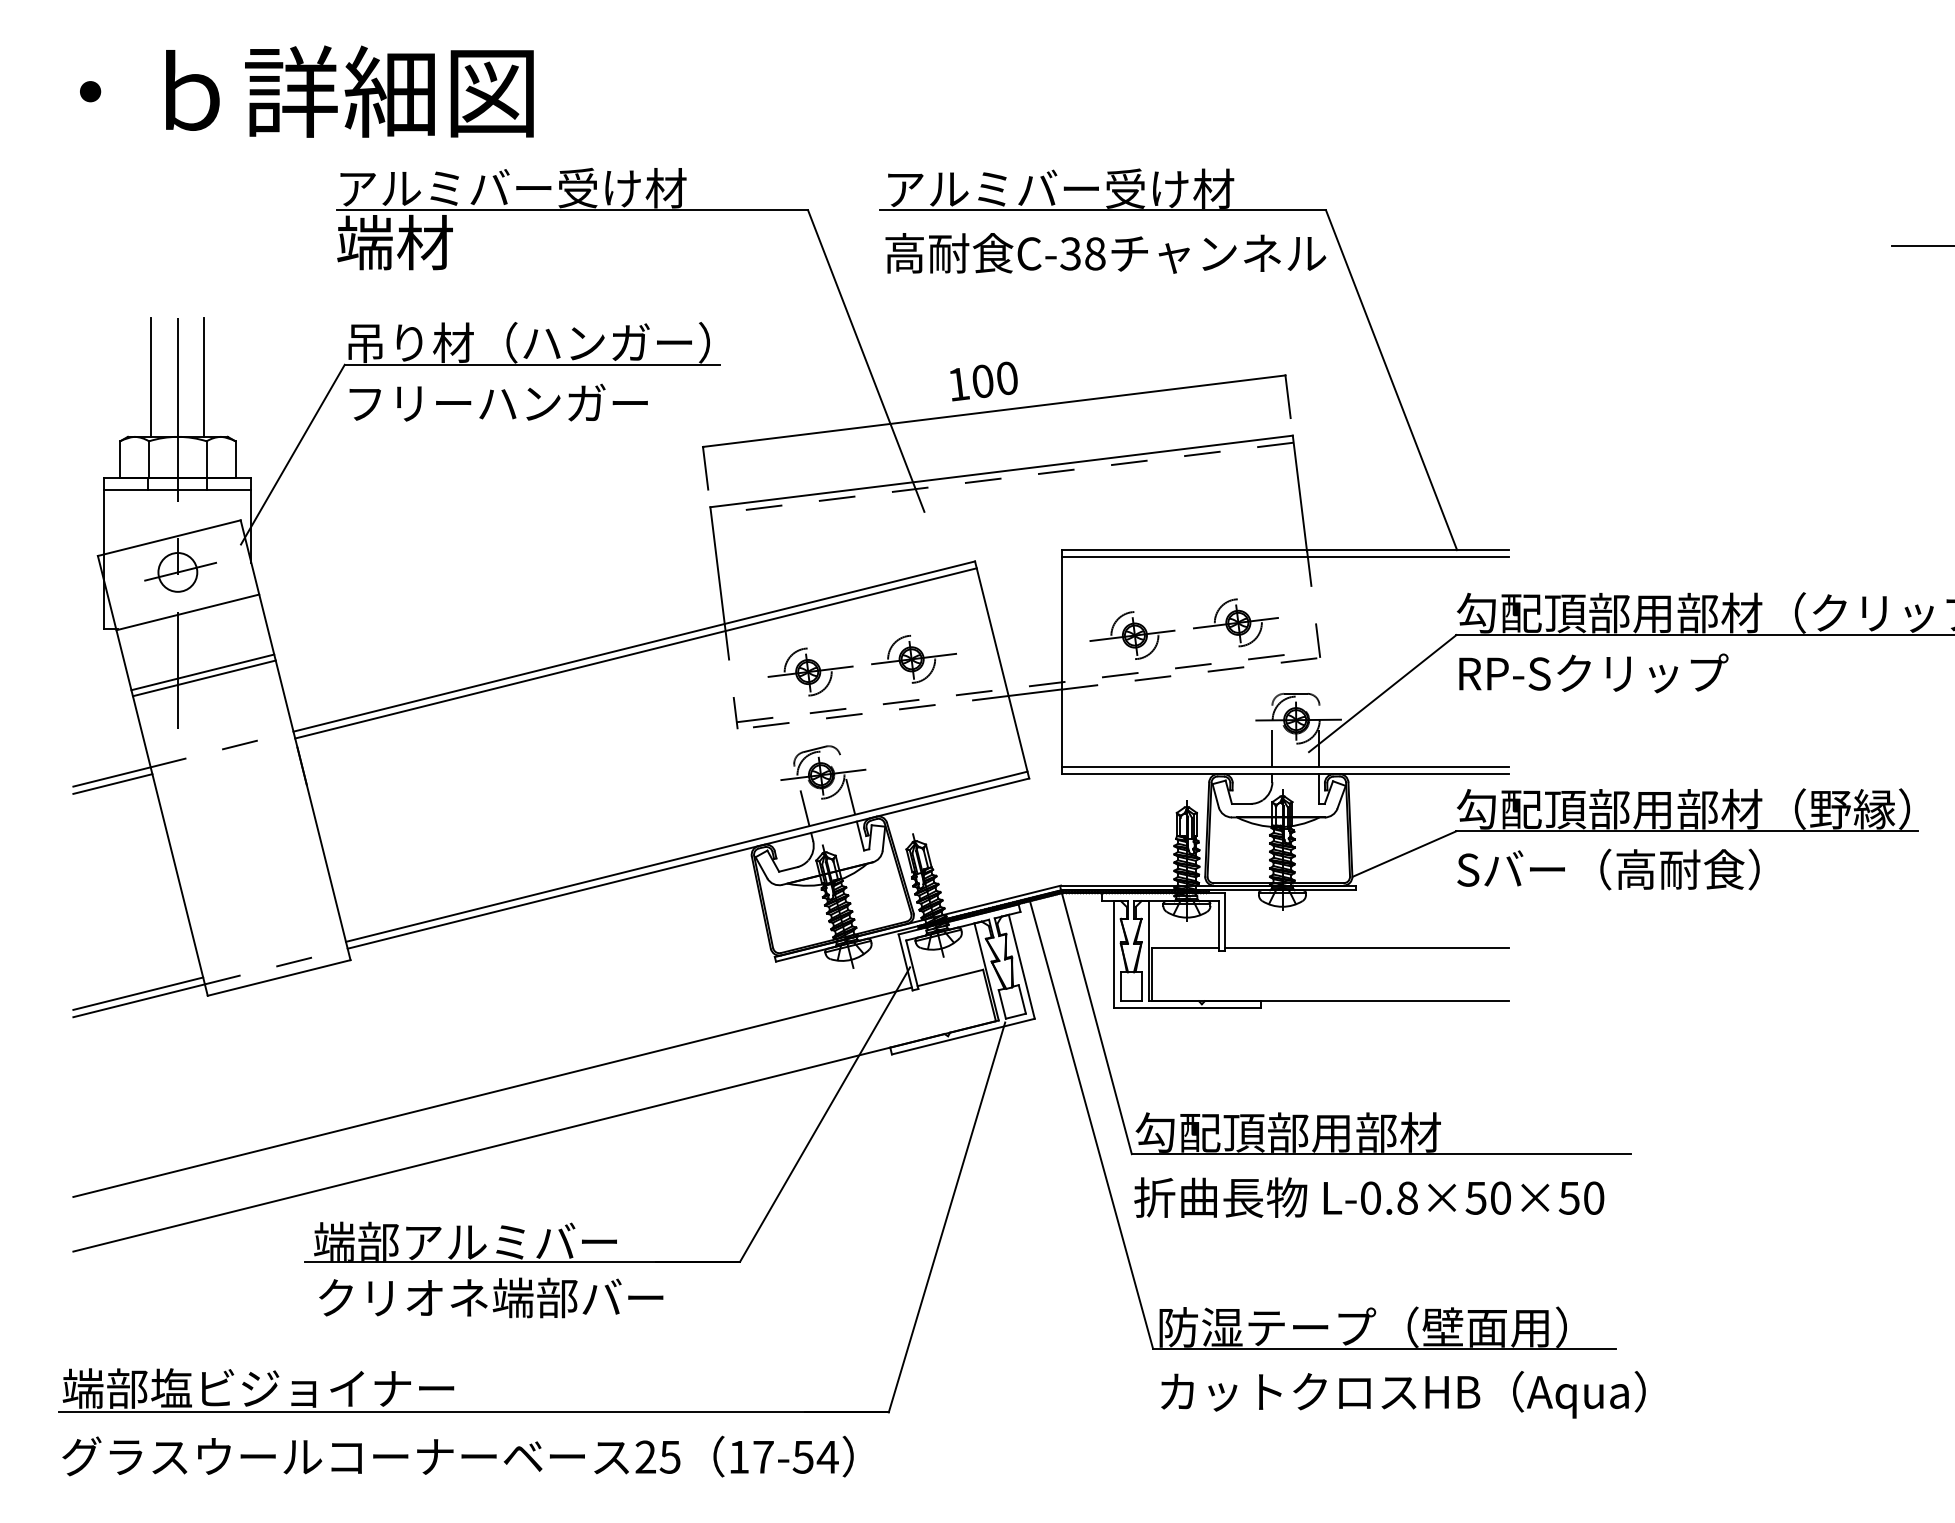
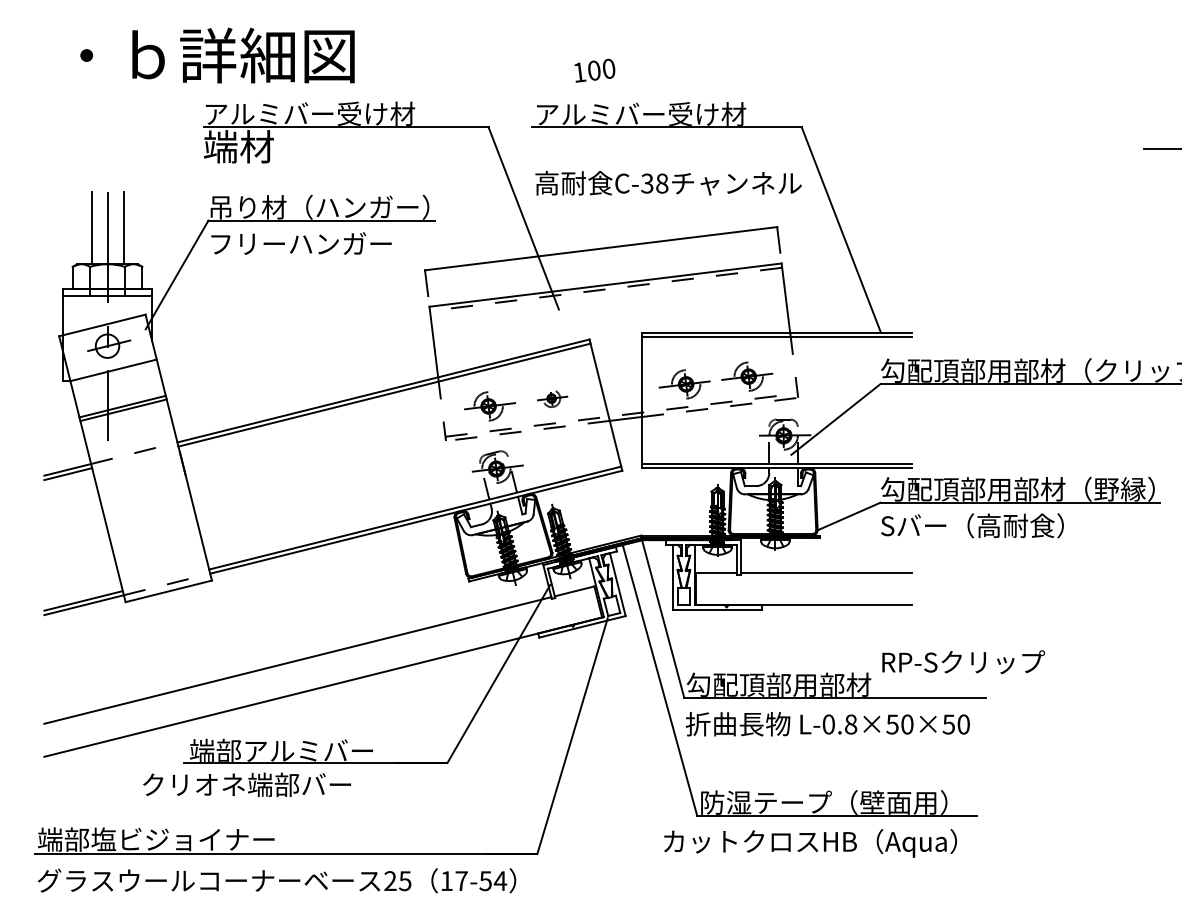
text: (306, 91) -> (217, 55), moved
text: (1105, 253) -> (668, 183), moved
text: (983, 381) -> (594, 70), moved
part: (913, 658) -> (552, 398), size x0.6
text: (1593, 673) -> (963, 662), moved
text: (490, 1297) -> (246, 784), moved
text: (1403, 1394) -> (810, 843), moved

